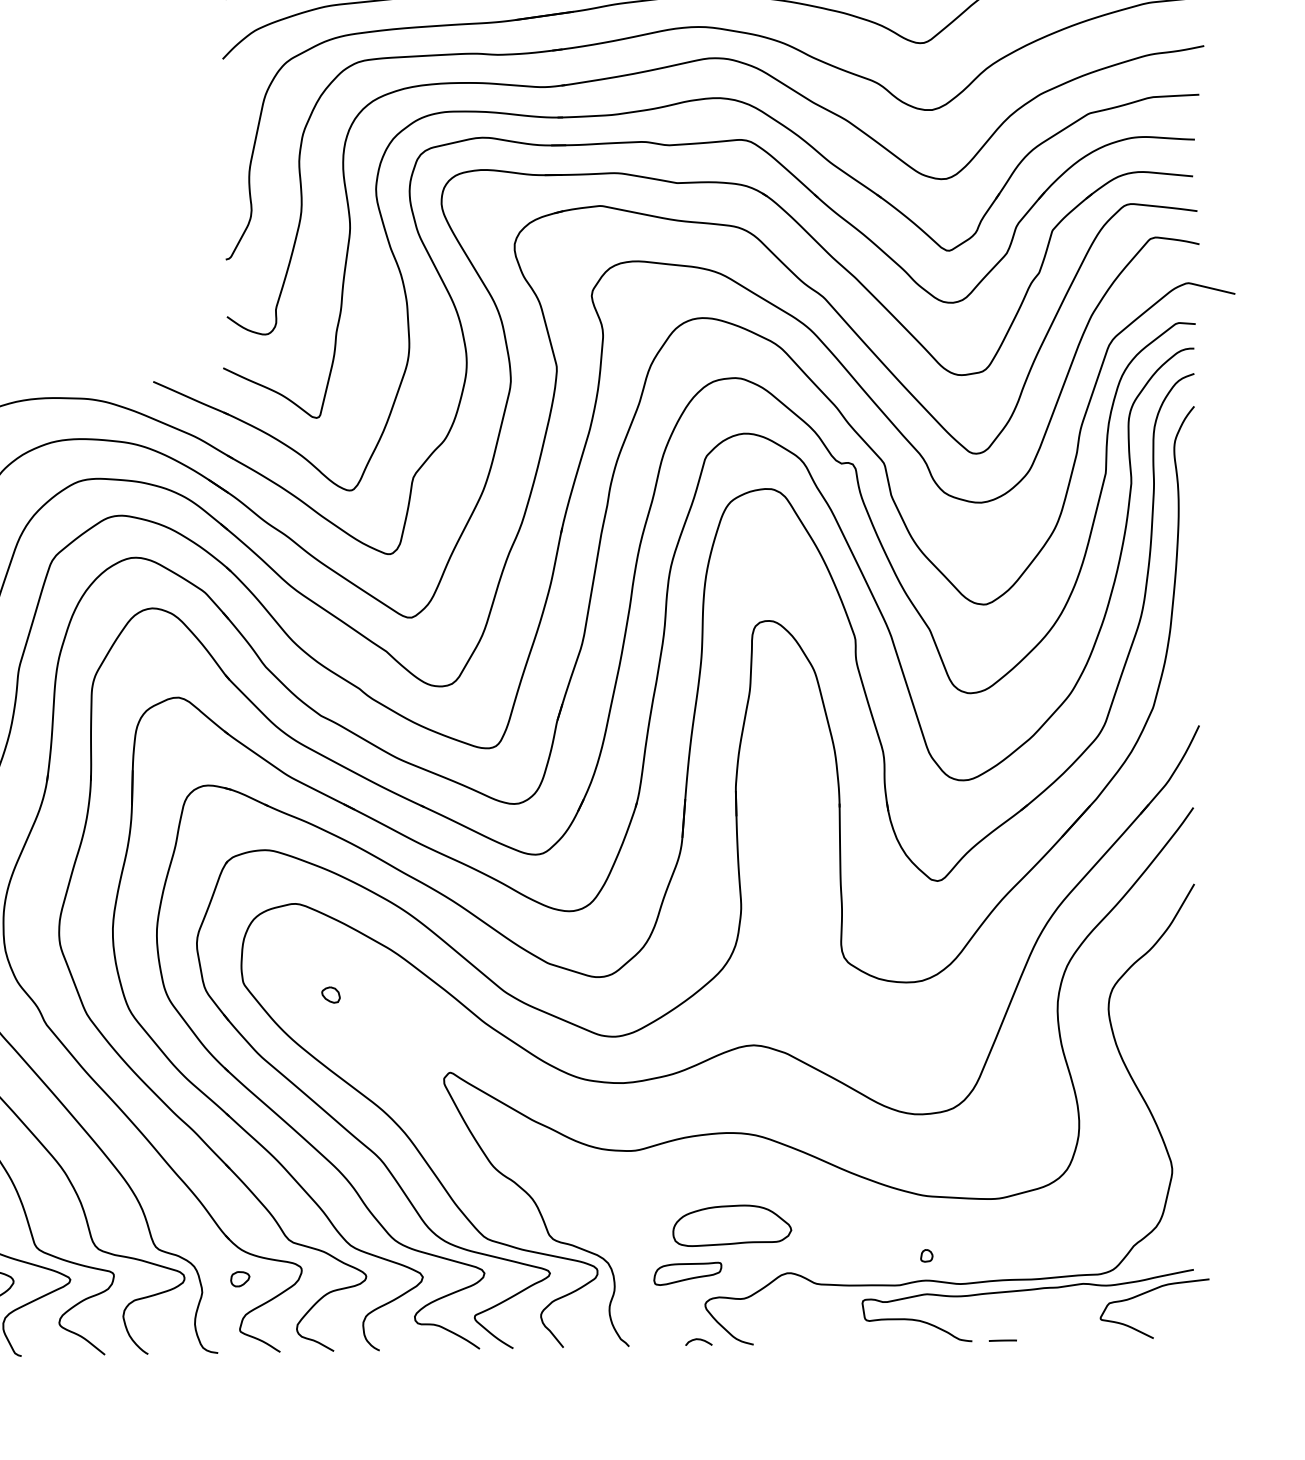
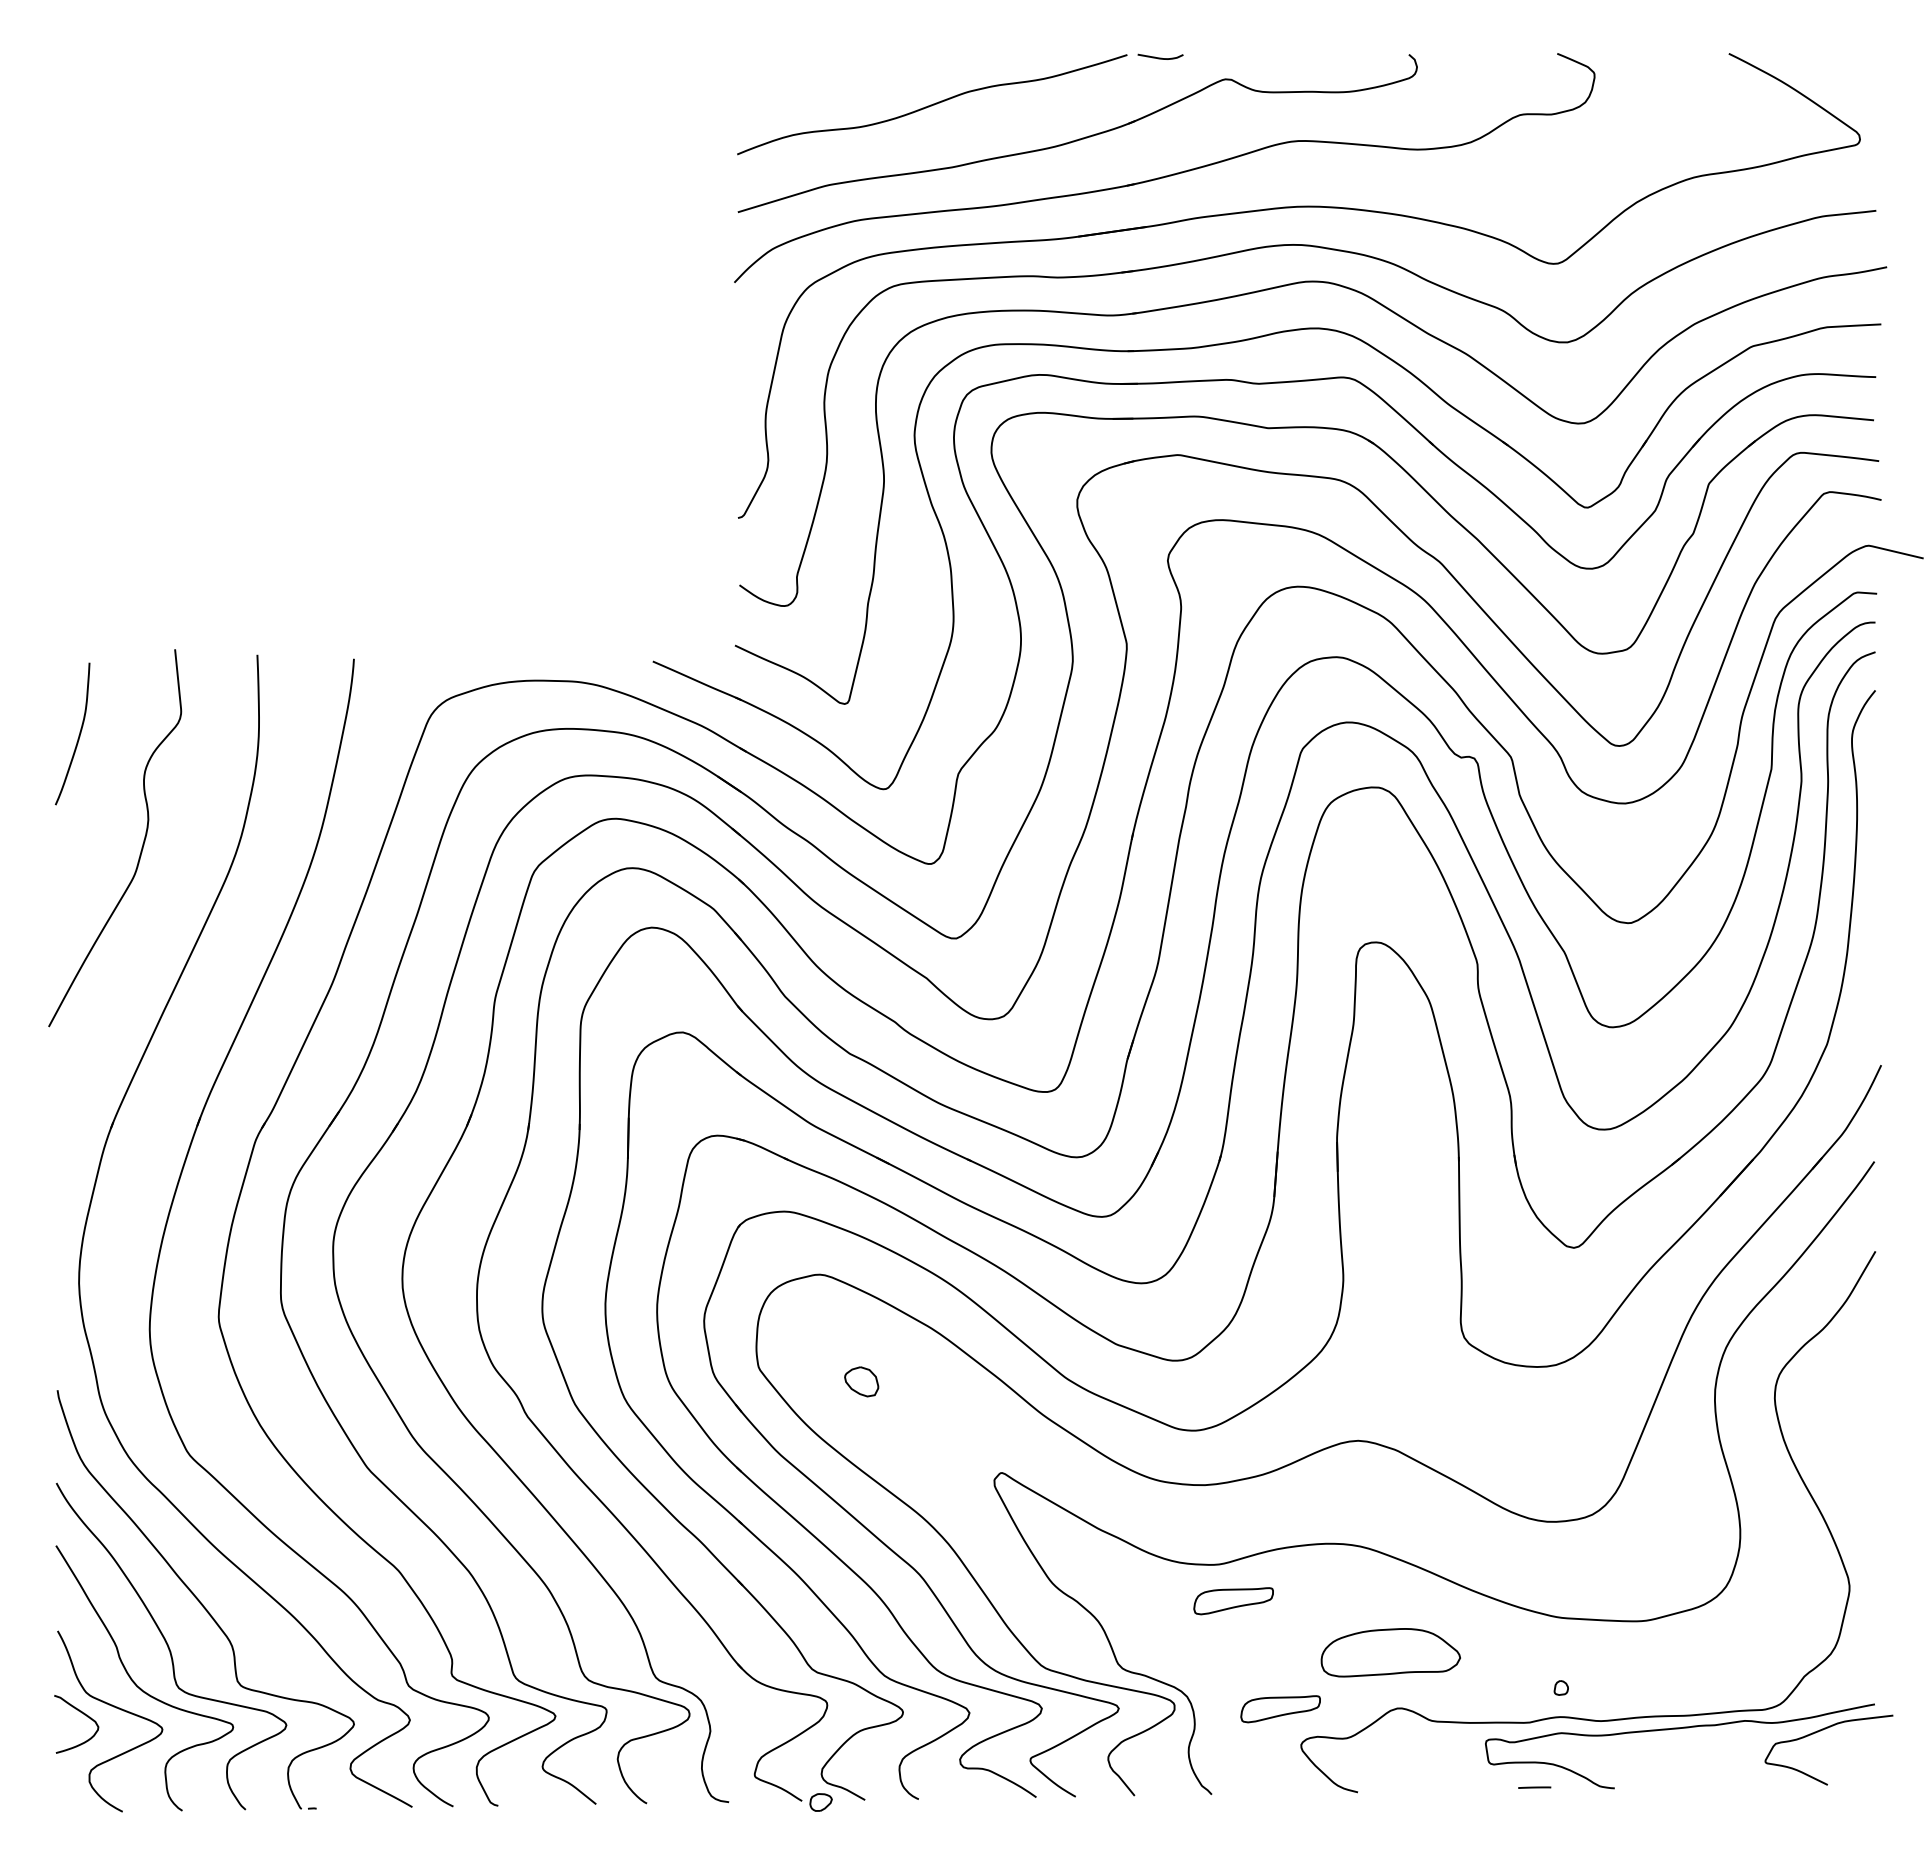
part: (330, 994) -> (861, 1381), size x1.6
part: (647, 1182) -> (1233, 1601), added
part: (731, 1225) -> (1390, 1652), moved
part: (239, 1279) -> (820, 1802), moved
curve: (699, 1340) -> (1294, 1787), removed
line: (1002, 1340) -> (1534, 1787), moved

